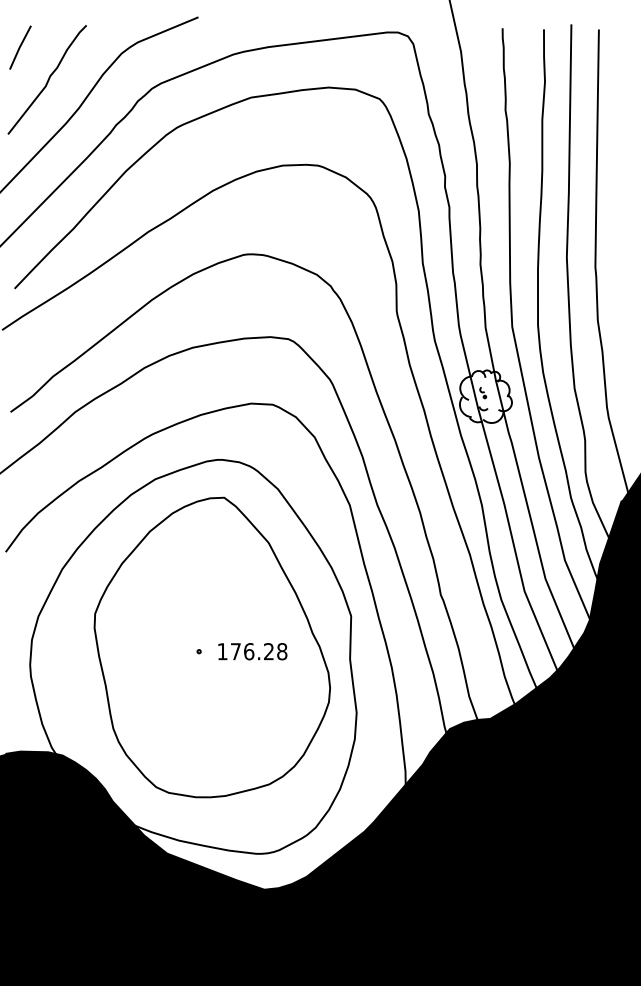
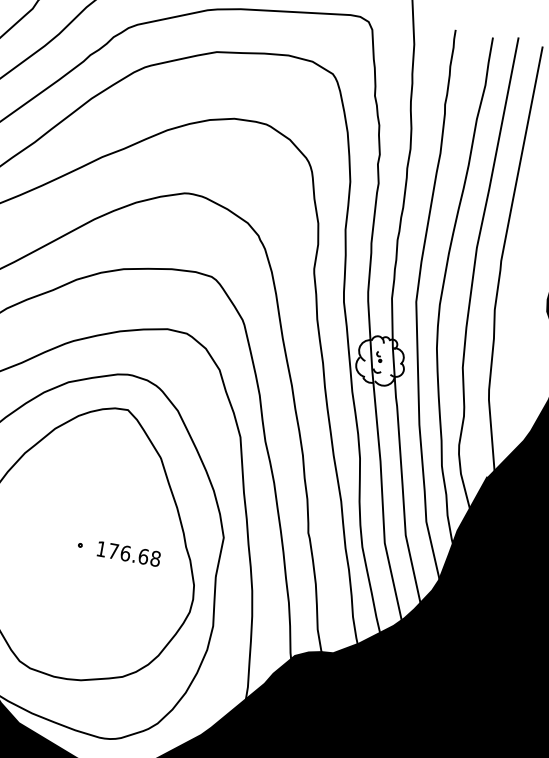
text: (268, 651) -> (143, 556), 176.28 -> 176.68

